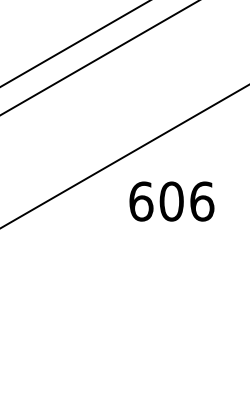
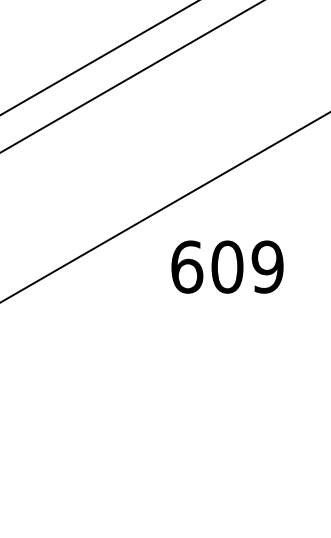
text: (202, 201) -> (268, 267), 606 -> 609

